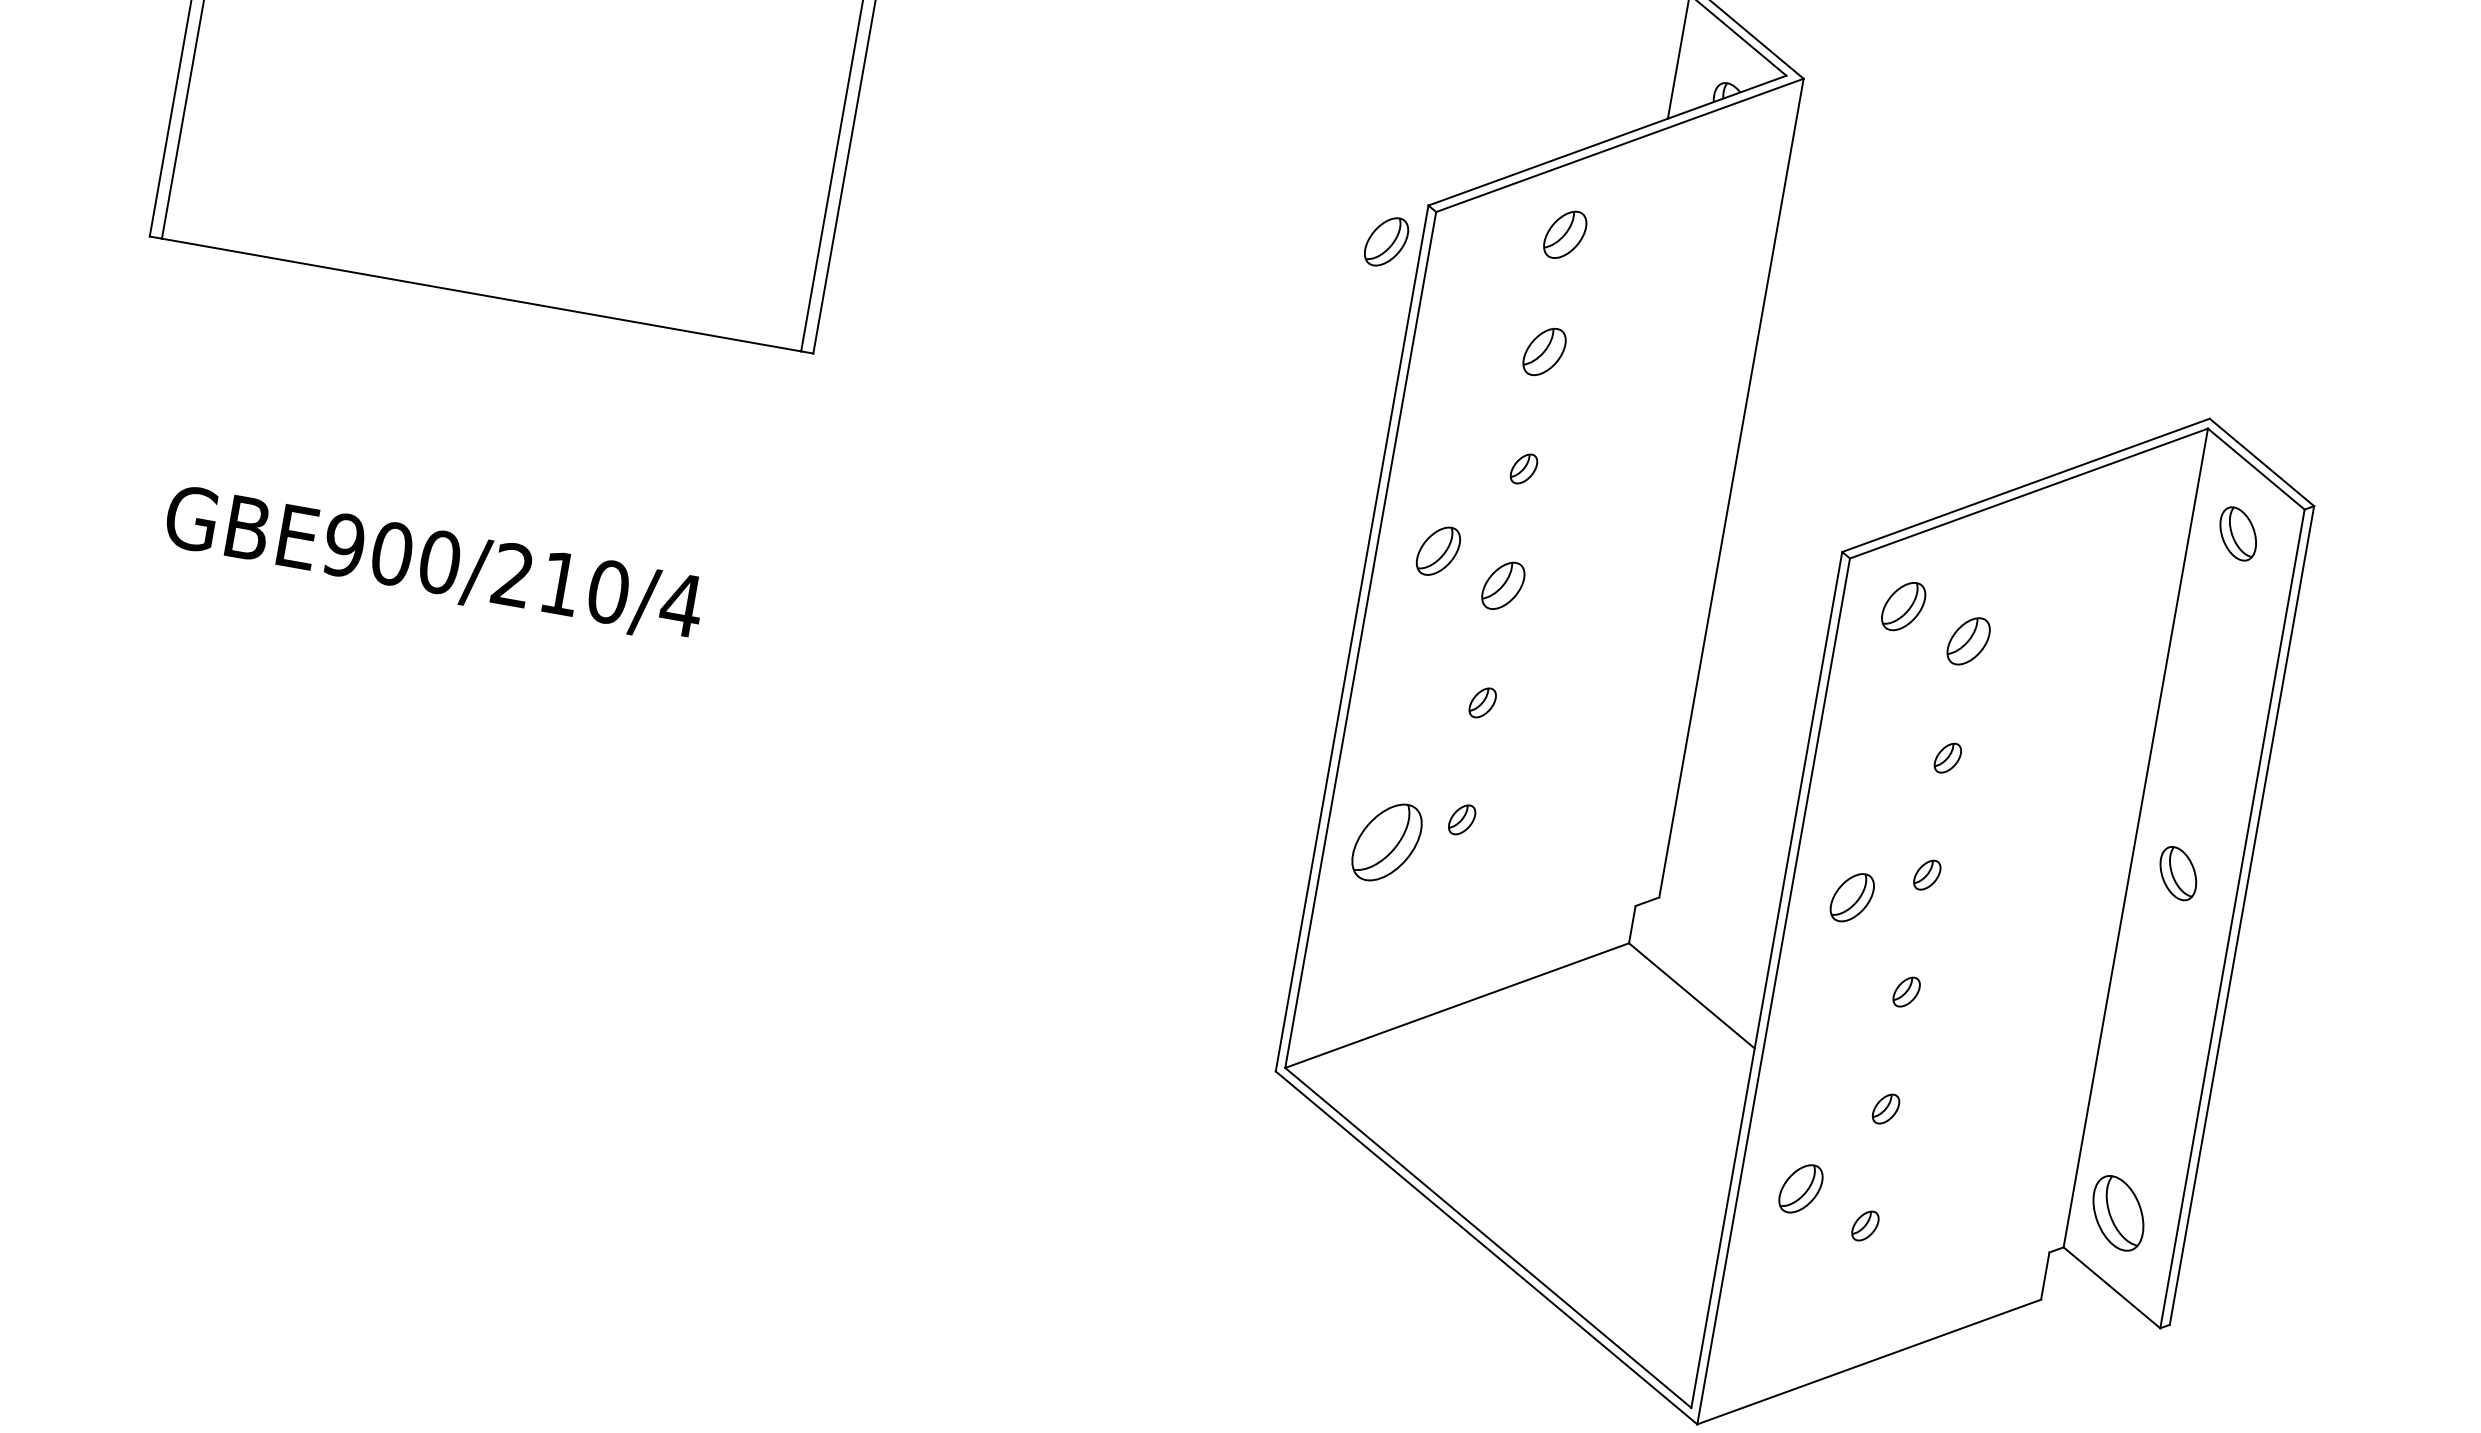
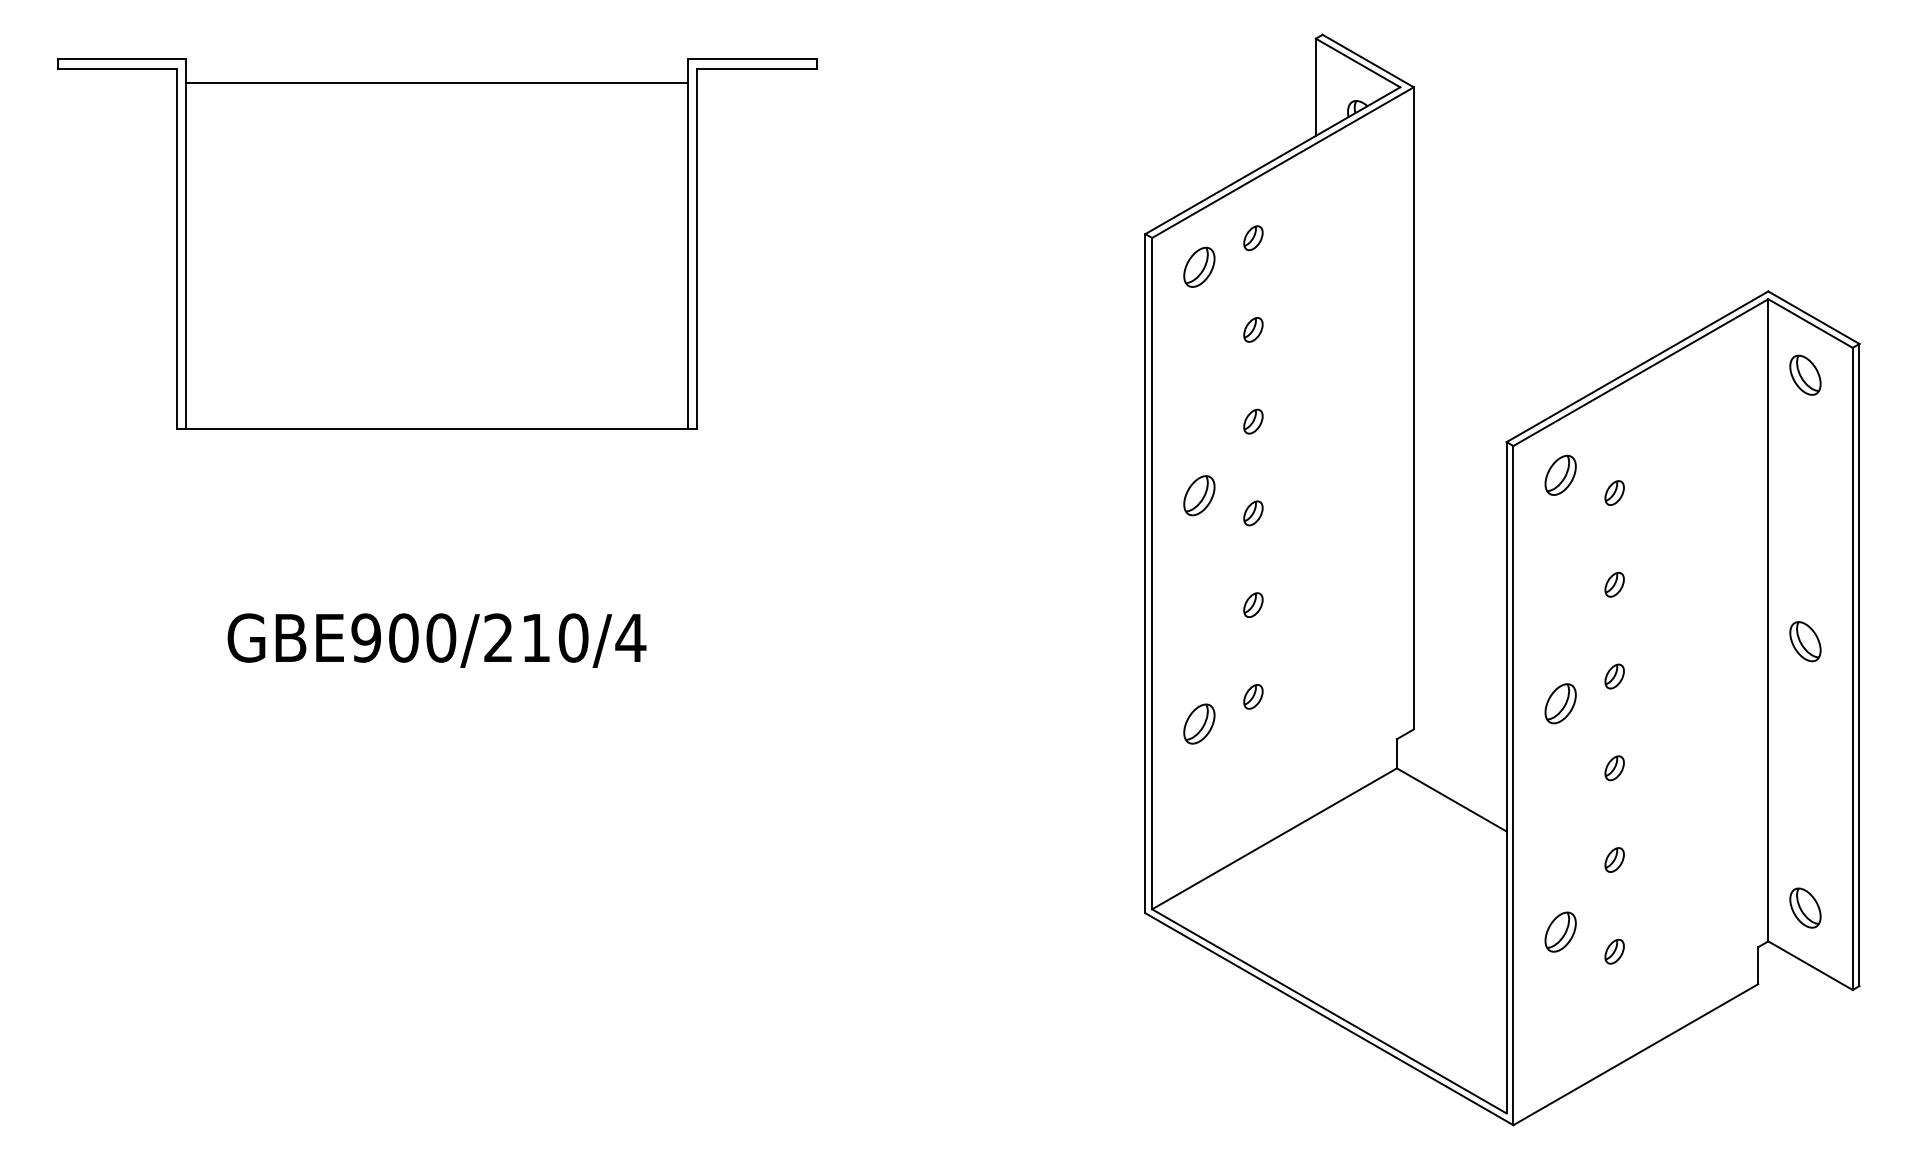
part: (1565, 235) -> (1253, 238), size x0.62
part: (1386, 240) -> (1199, 266), moved
part: (1544, 351) -> (1253, 329), size x0.62
part: (1503, 586) -> (1253, 513), size x0.62
part: (1968, 640) -> (1614, 492), size x0.62
part: (1387, 841) -> (1199, 723), size x0.62
part: (2118, 1212) -> (1805, 907), size x0.71

